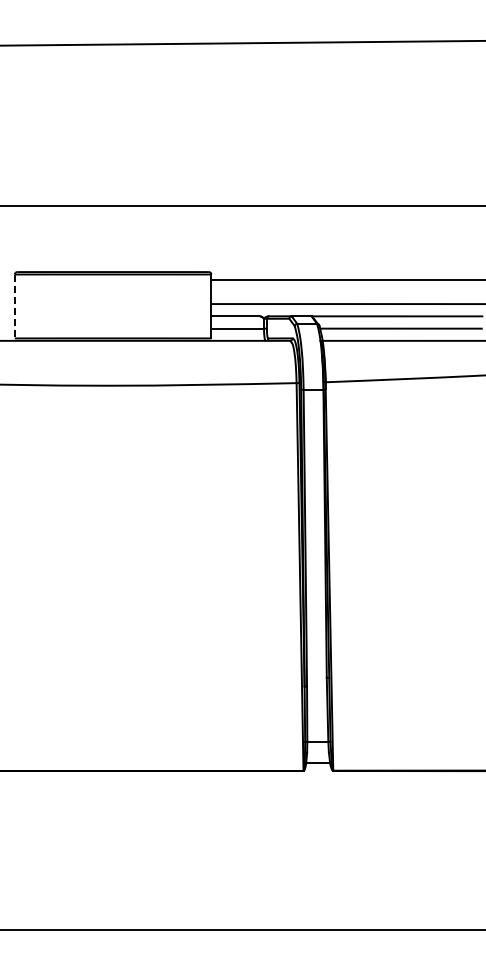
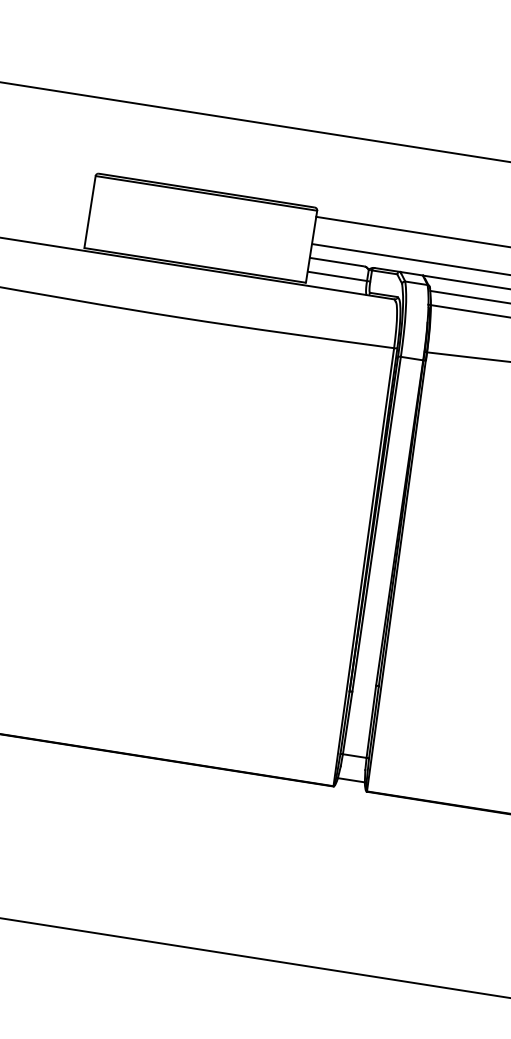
line: (14, 306) -> (89, 212), dashed -> solid

